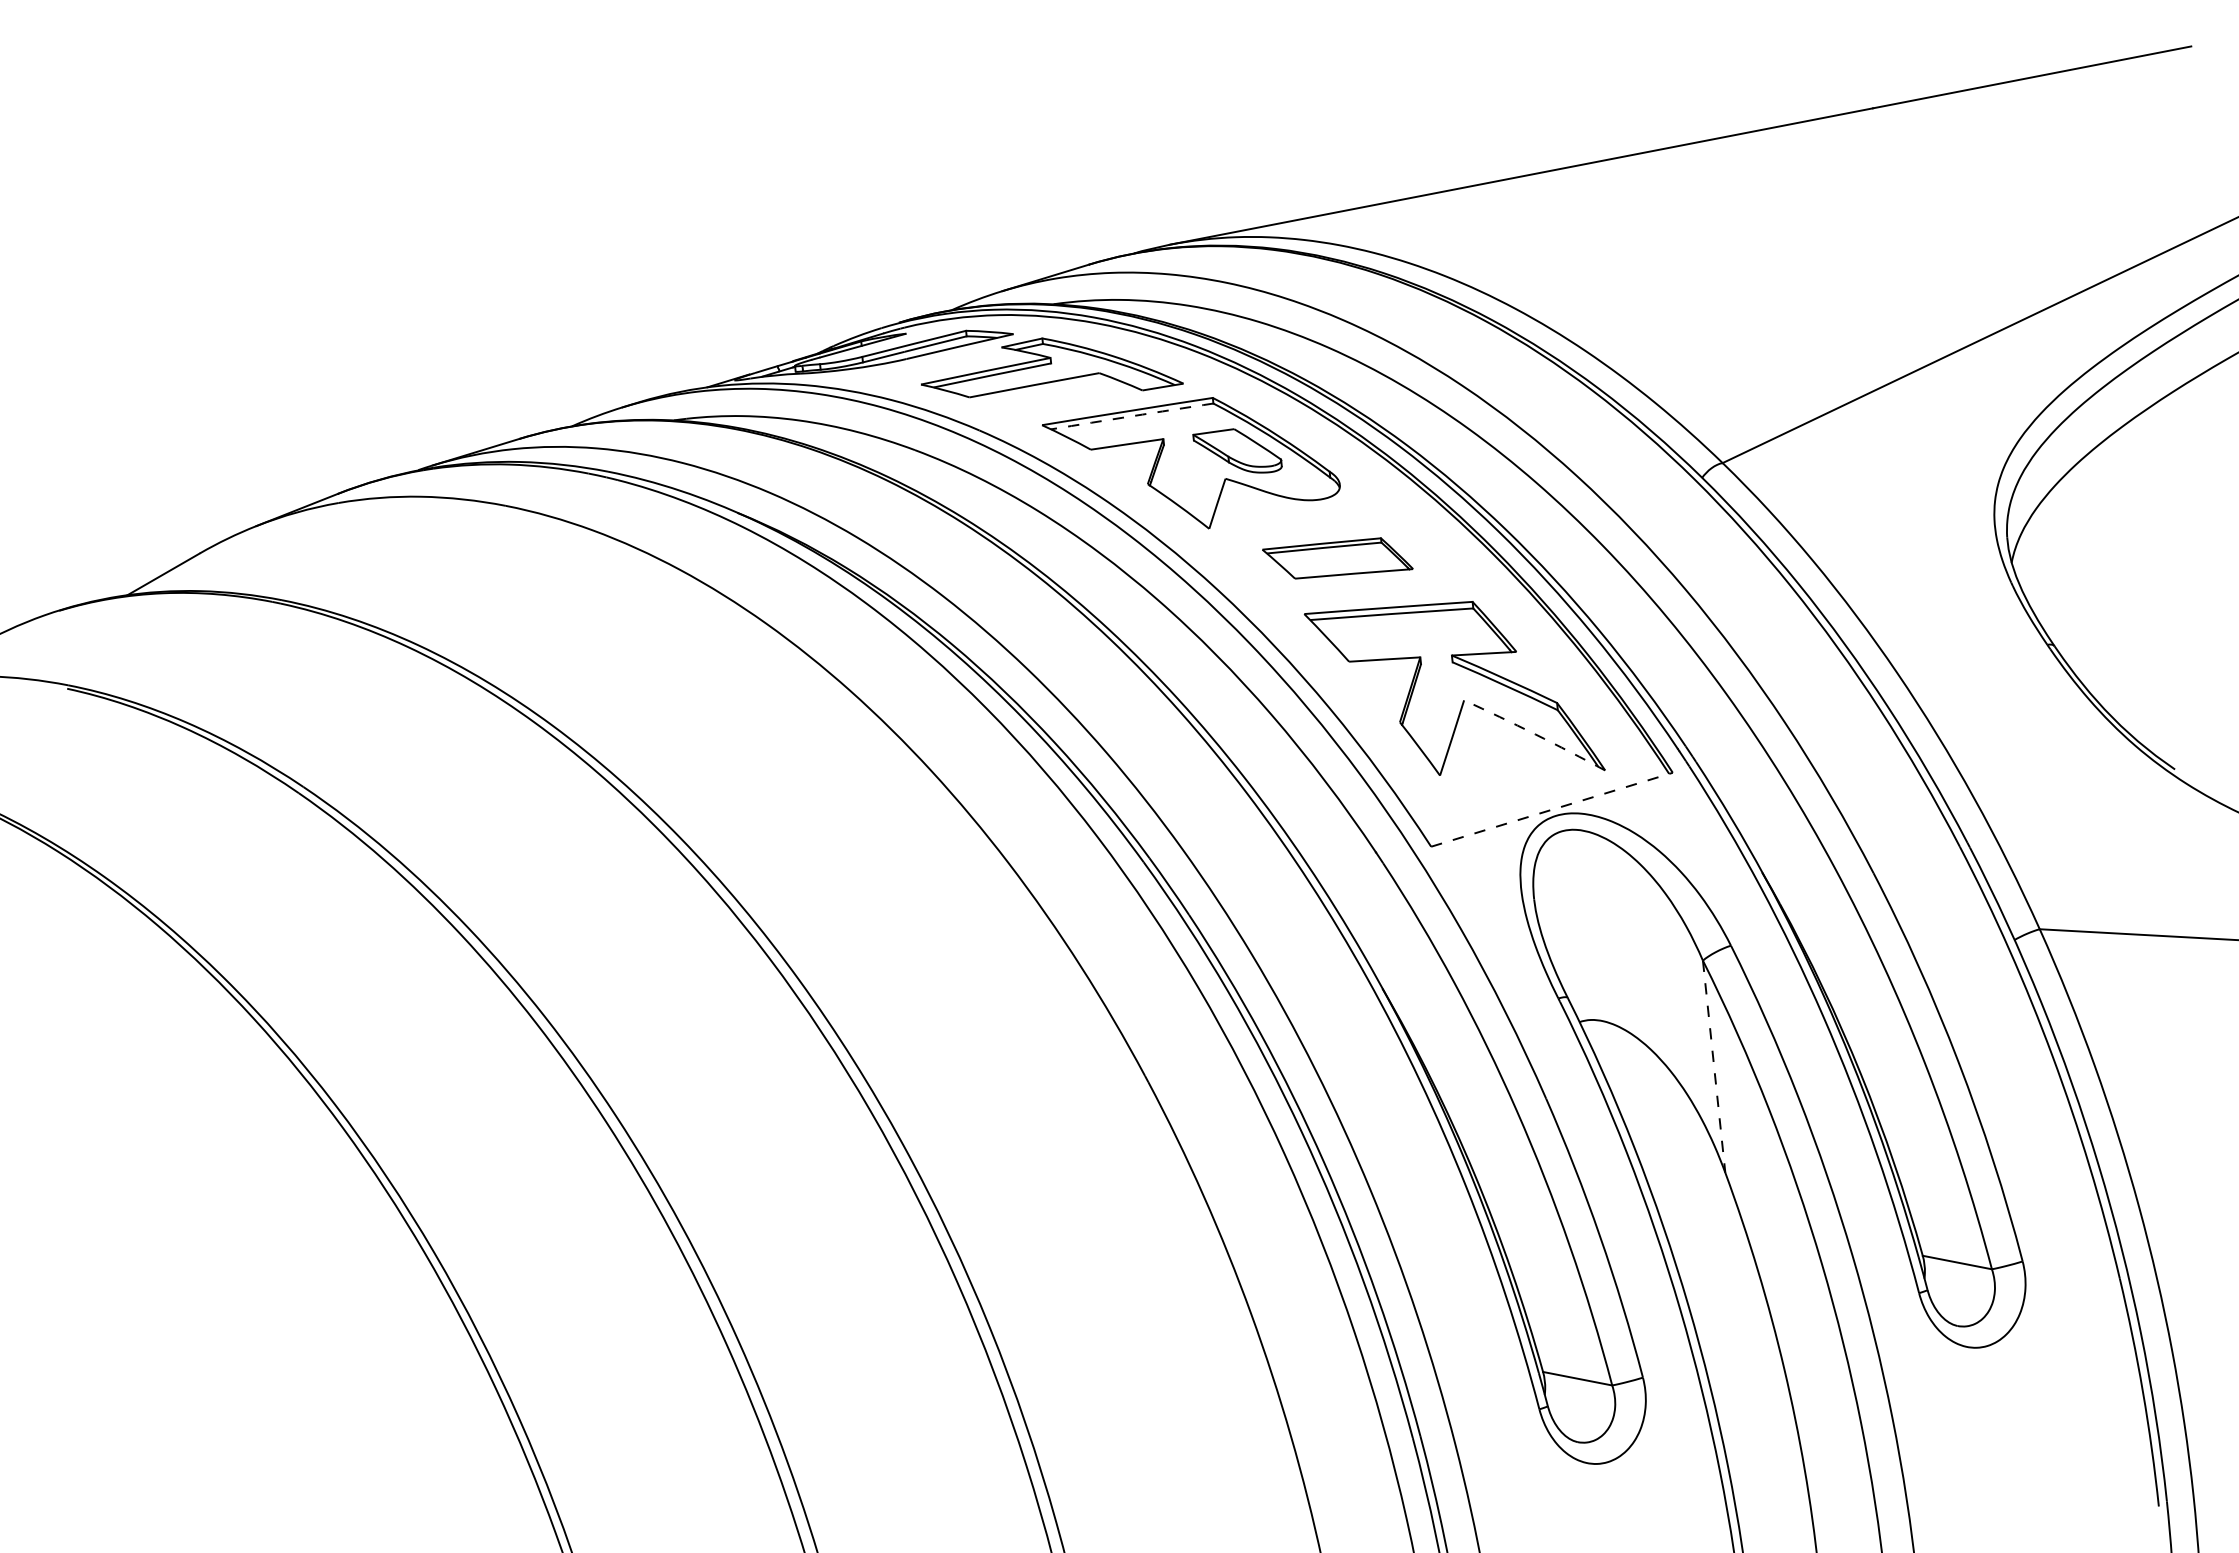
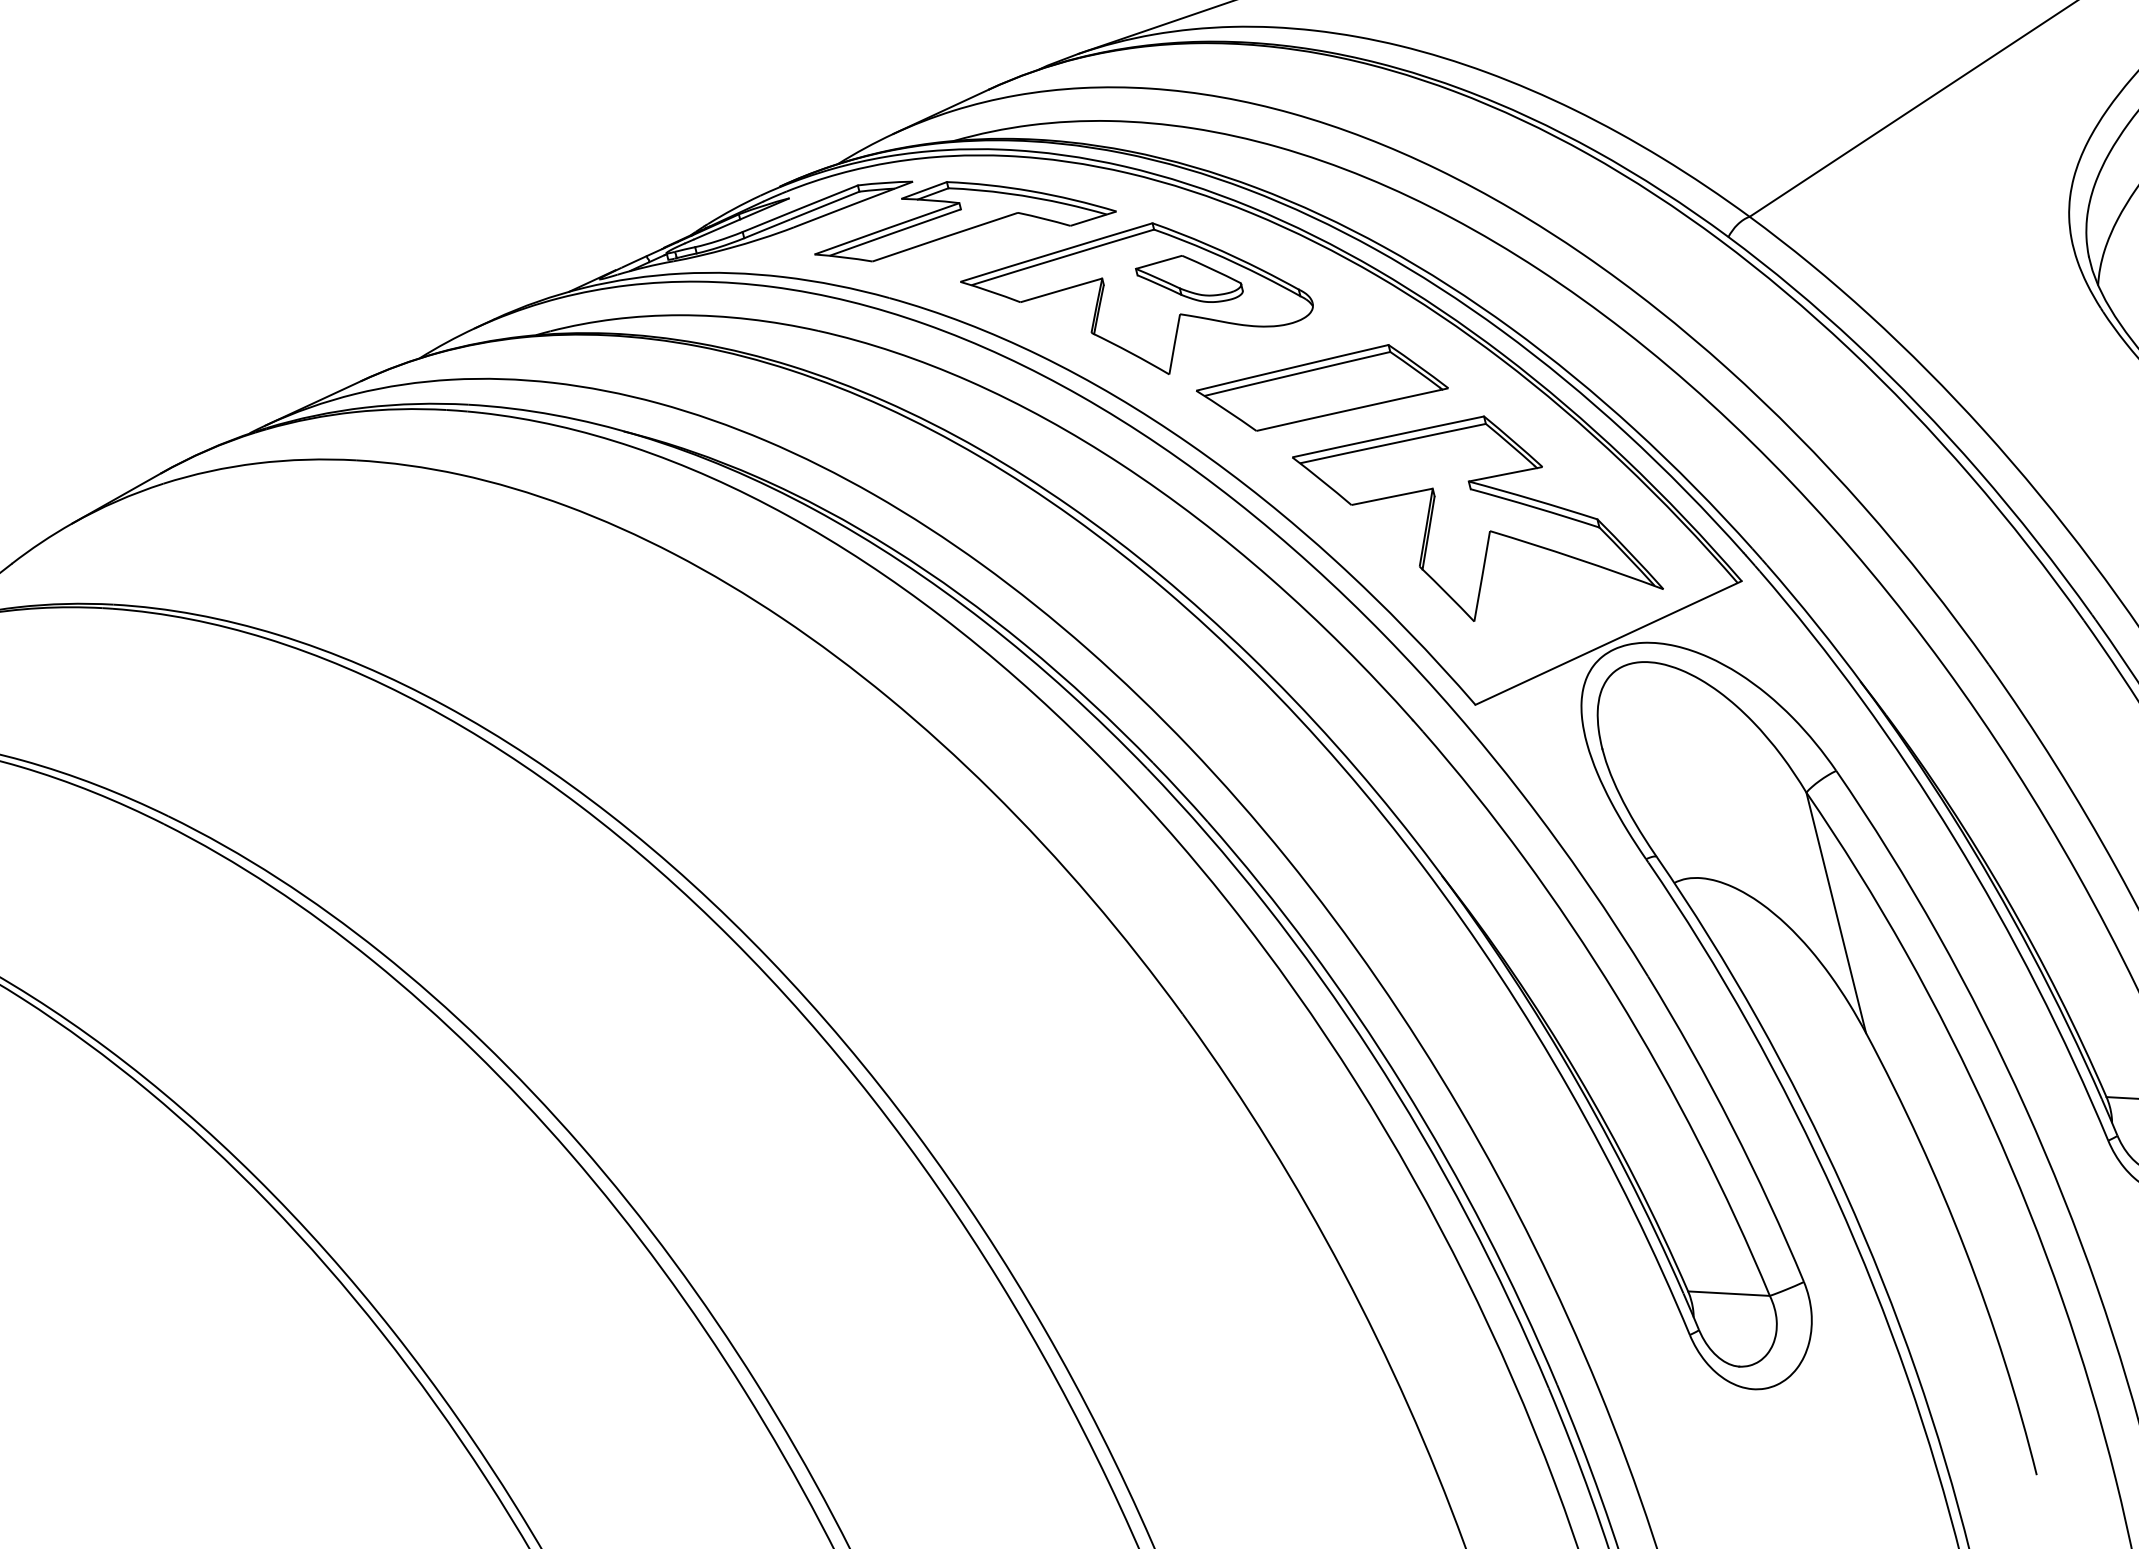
arc: (1132, 416) -> (1063, 257), dashed -> solid
part: (1337, 558) -> (1321, 388), size x1.43
arc: (1535, 734) -> (1577, 559), dashed -> solid
line: (1552, 809) -> (1609, 642), dashed -> solid
line: (1714, 1066) -> (1836, 912), dashed -> solid

